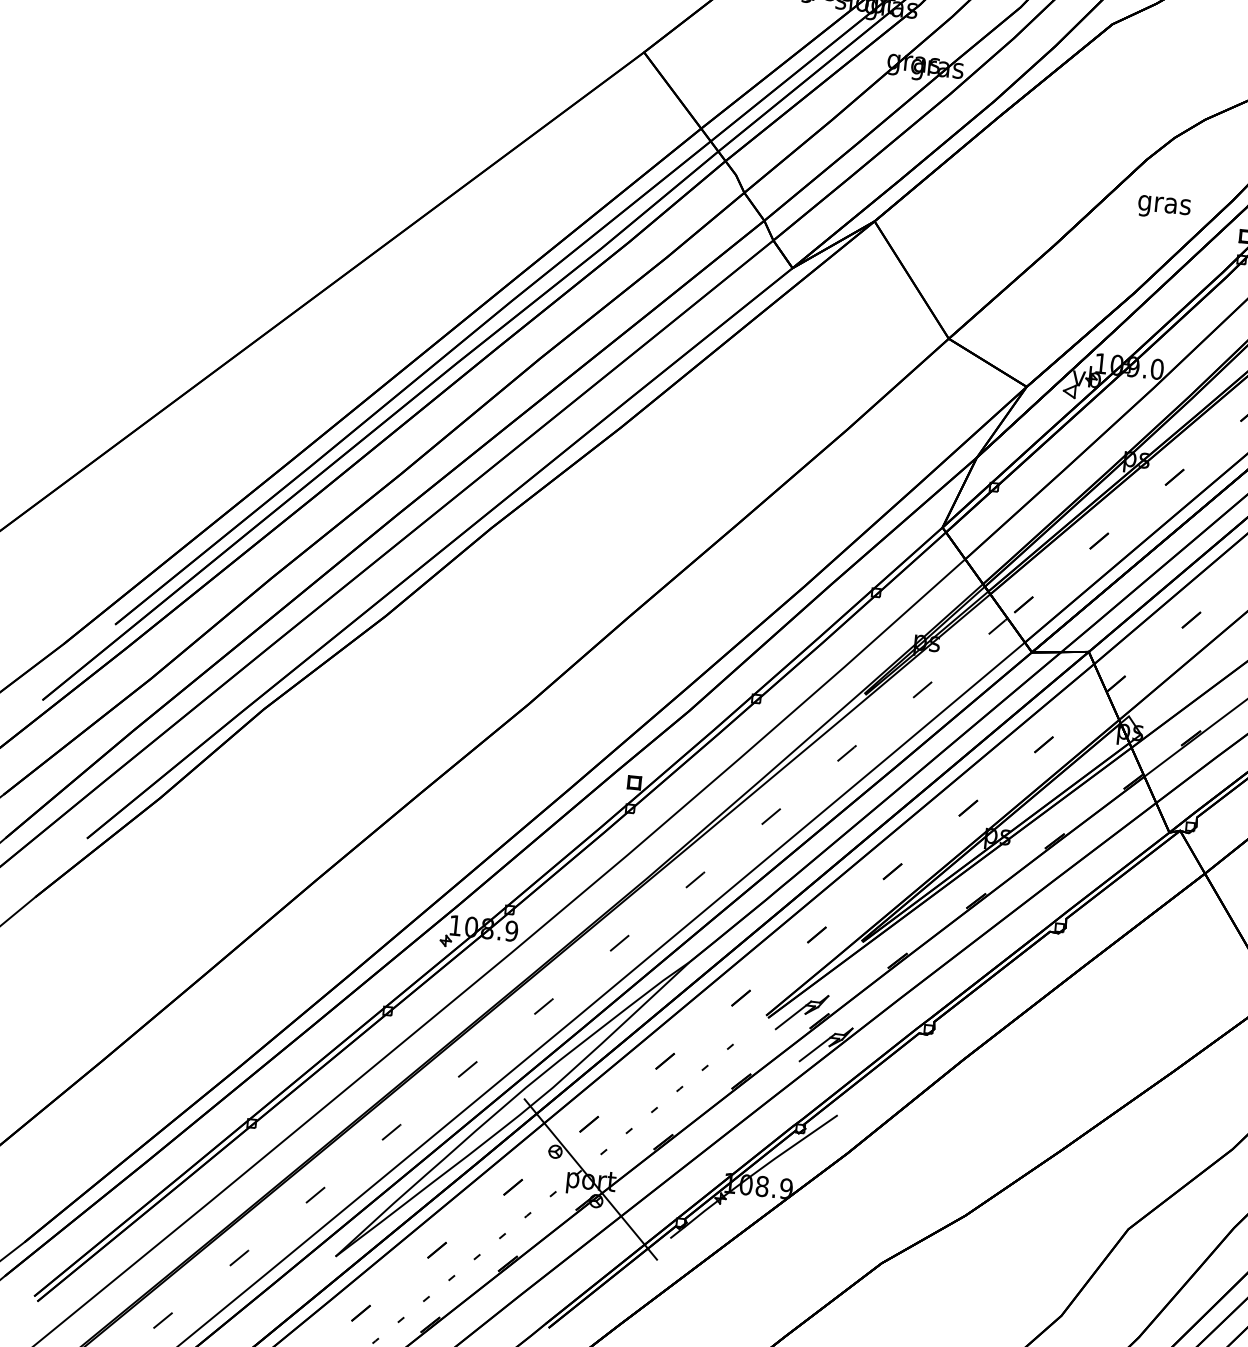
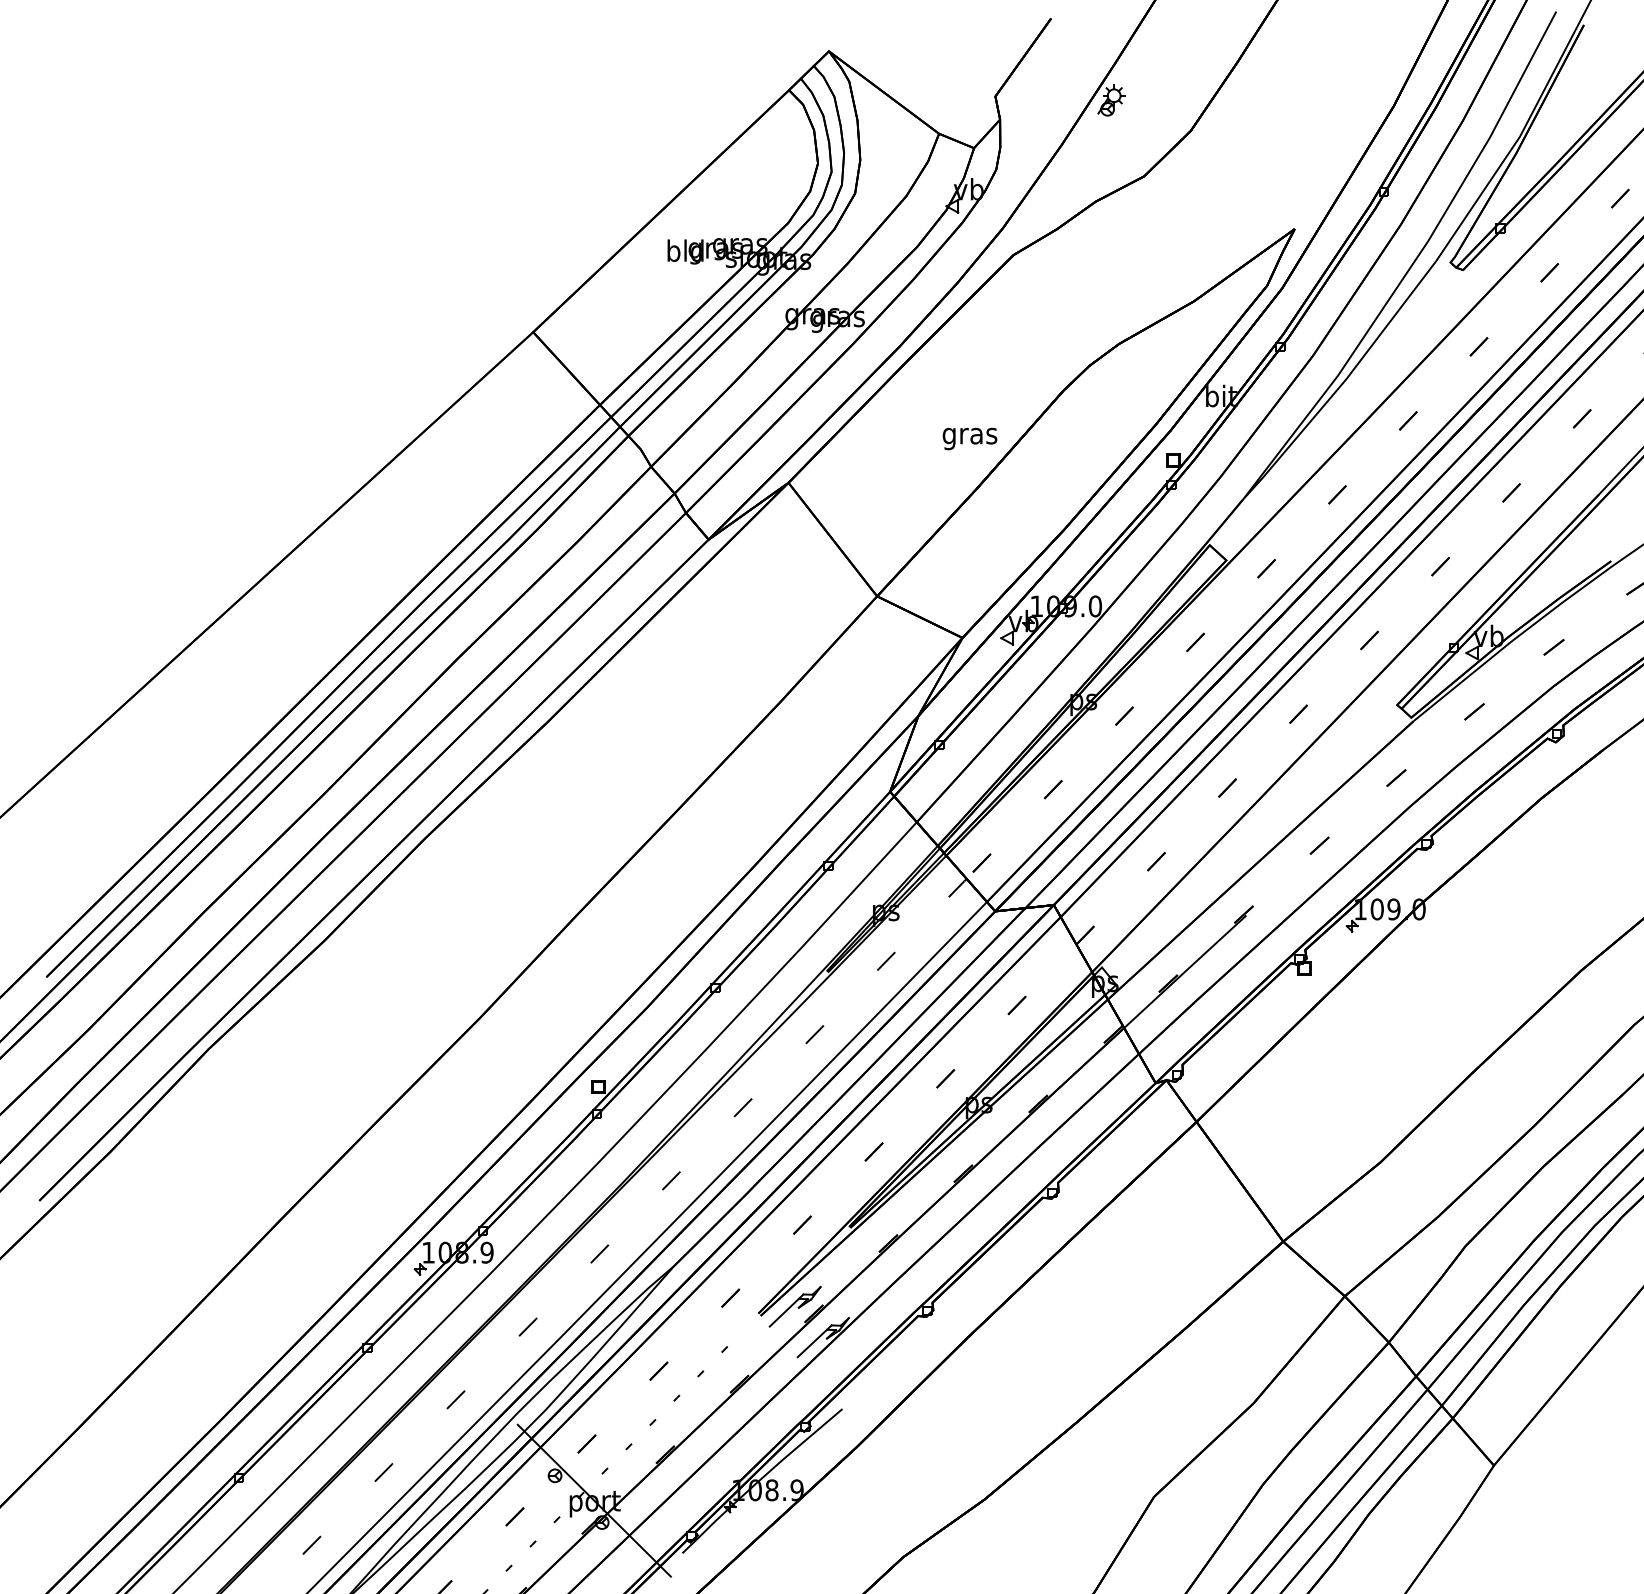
text: (1163, 207) -> (969, 438), moved

